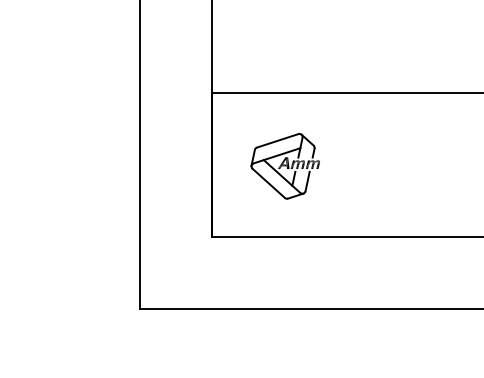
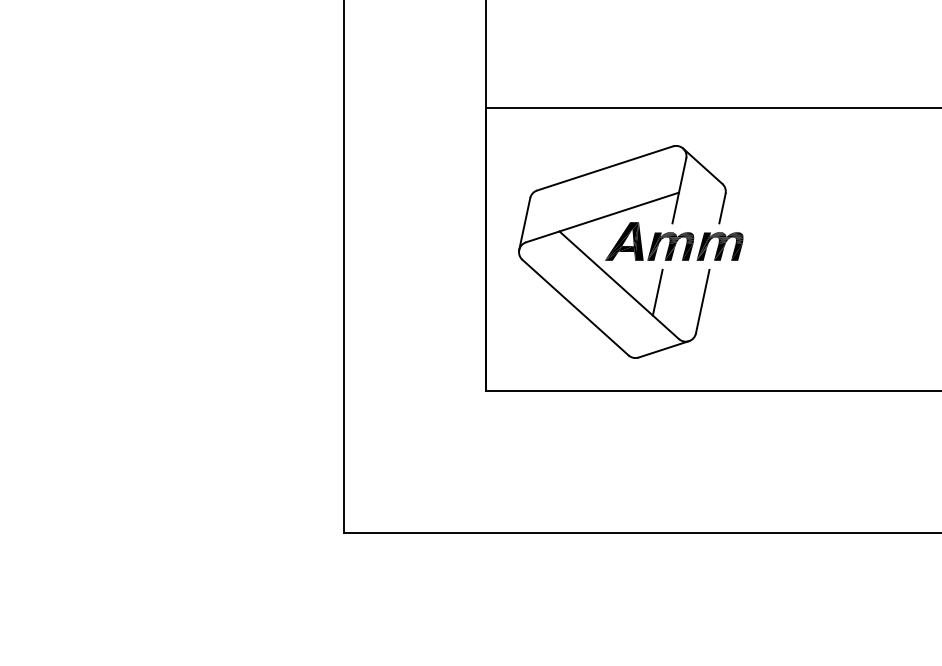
part: (285, 166) -> (630, 252), size x1.67

